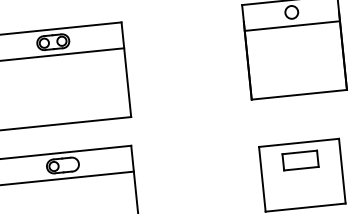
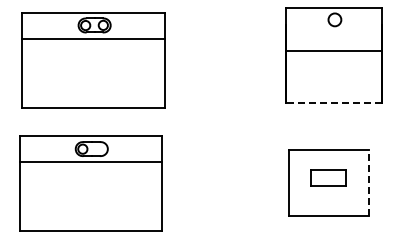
line: (292, 25) -> (334, 50), moved
line: (299, 94) -> (334, 102), solid -> dashed
part: (300, 159) -> (328, 177), moved
line: (342, 170) -> (369, 182), solid -> dashed

